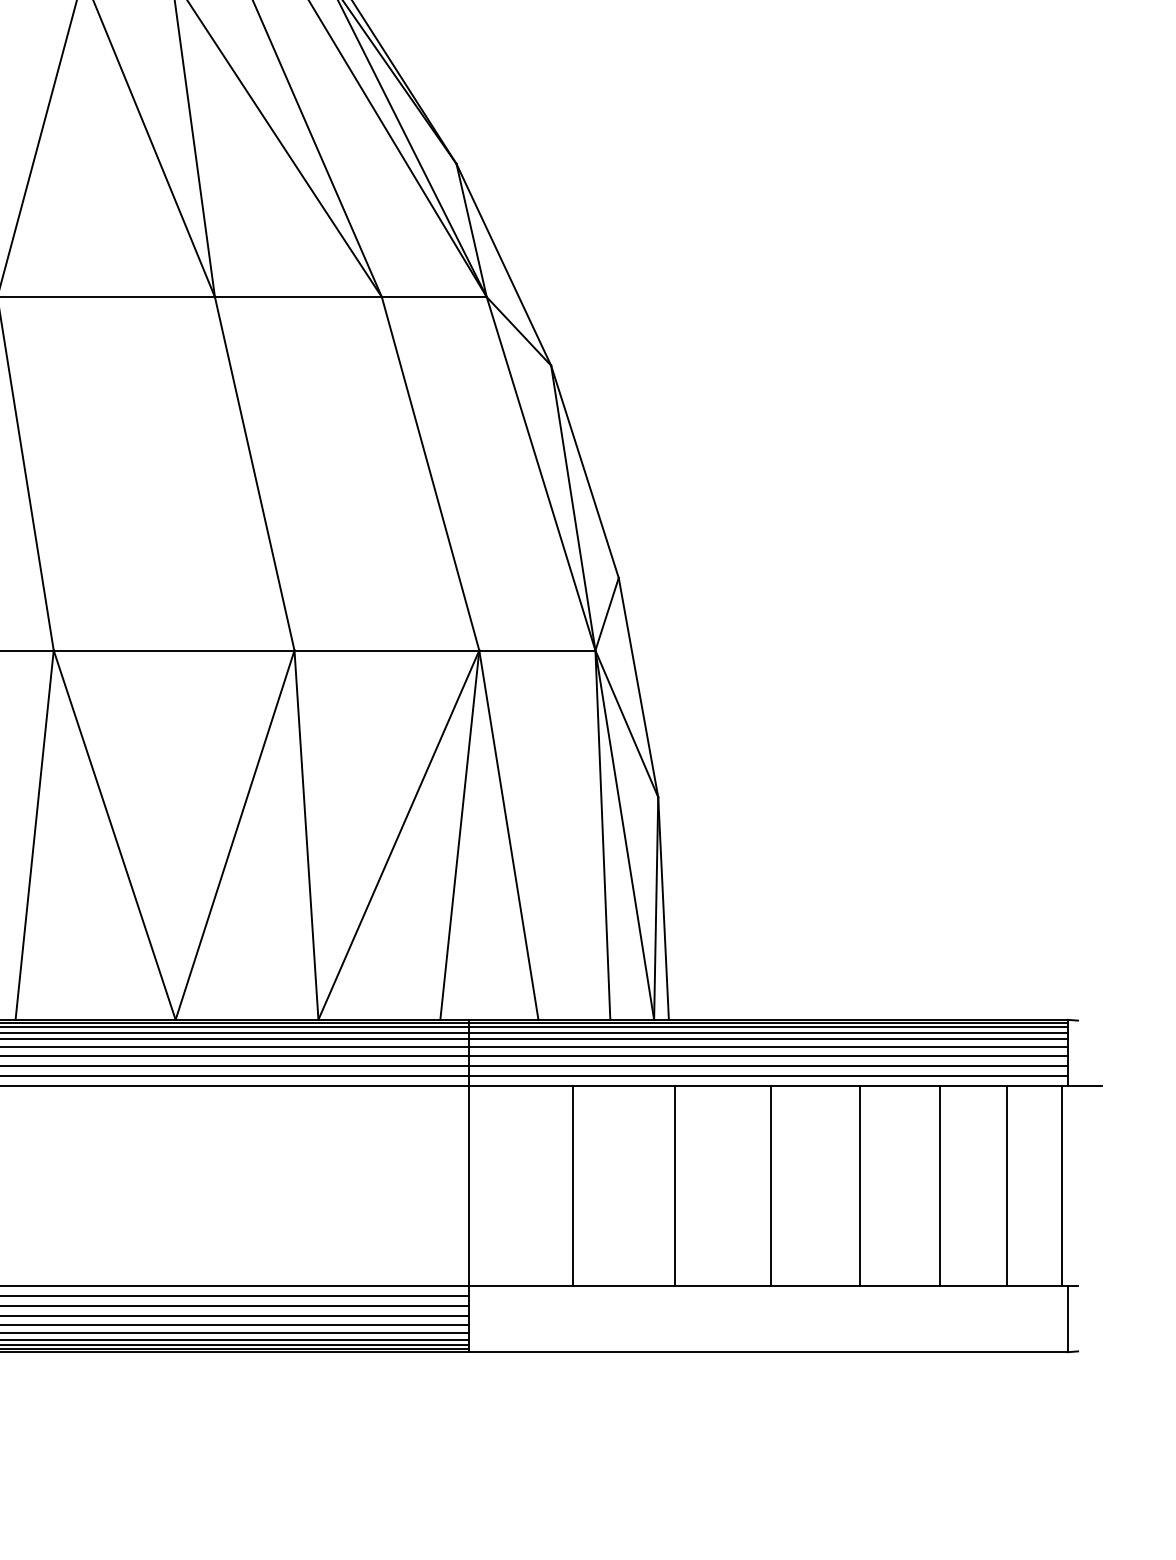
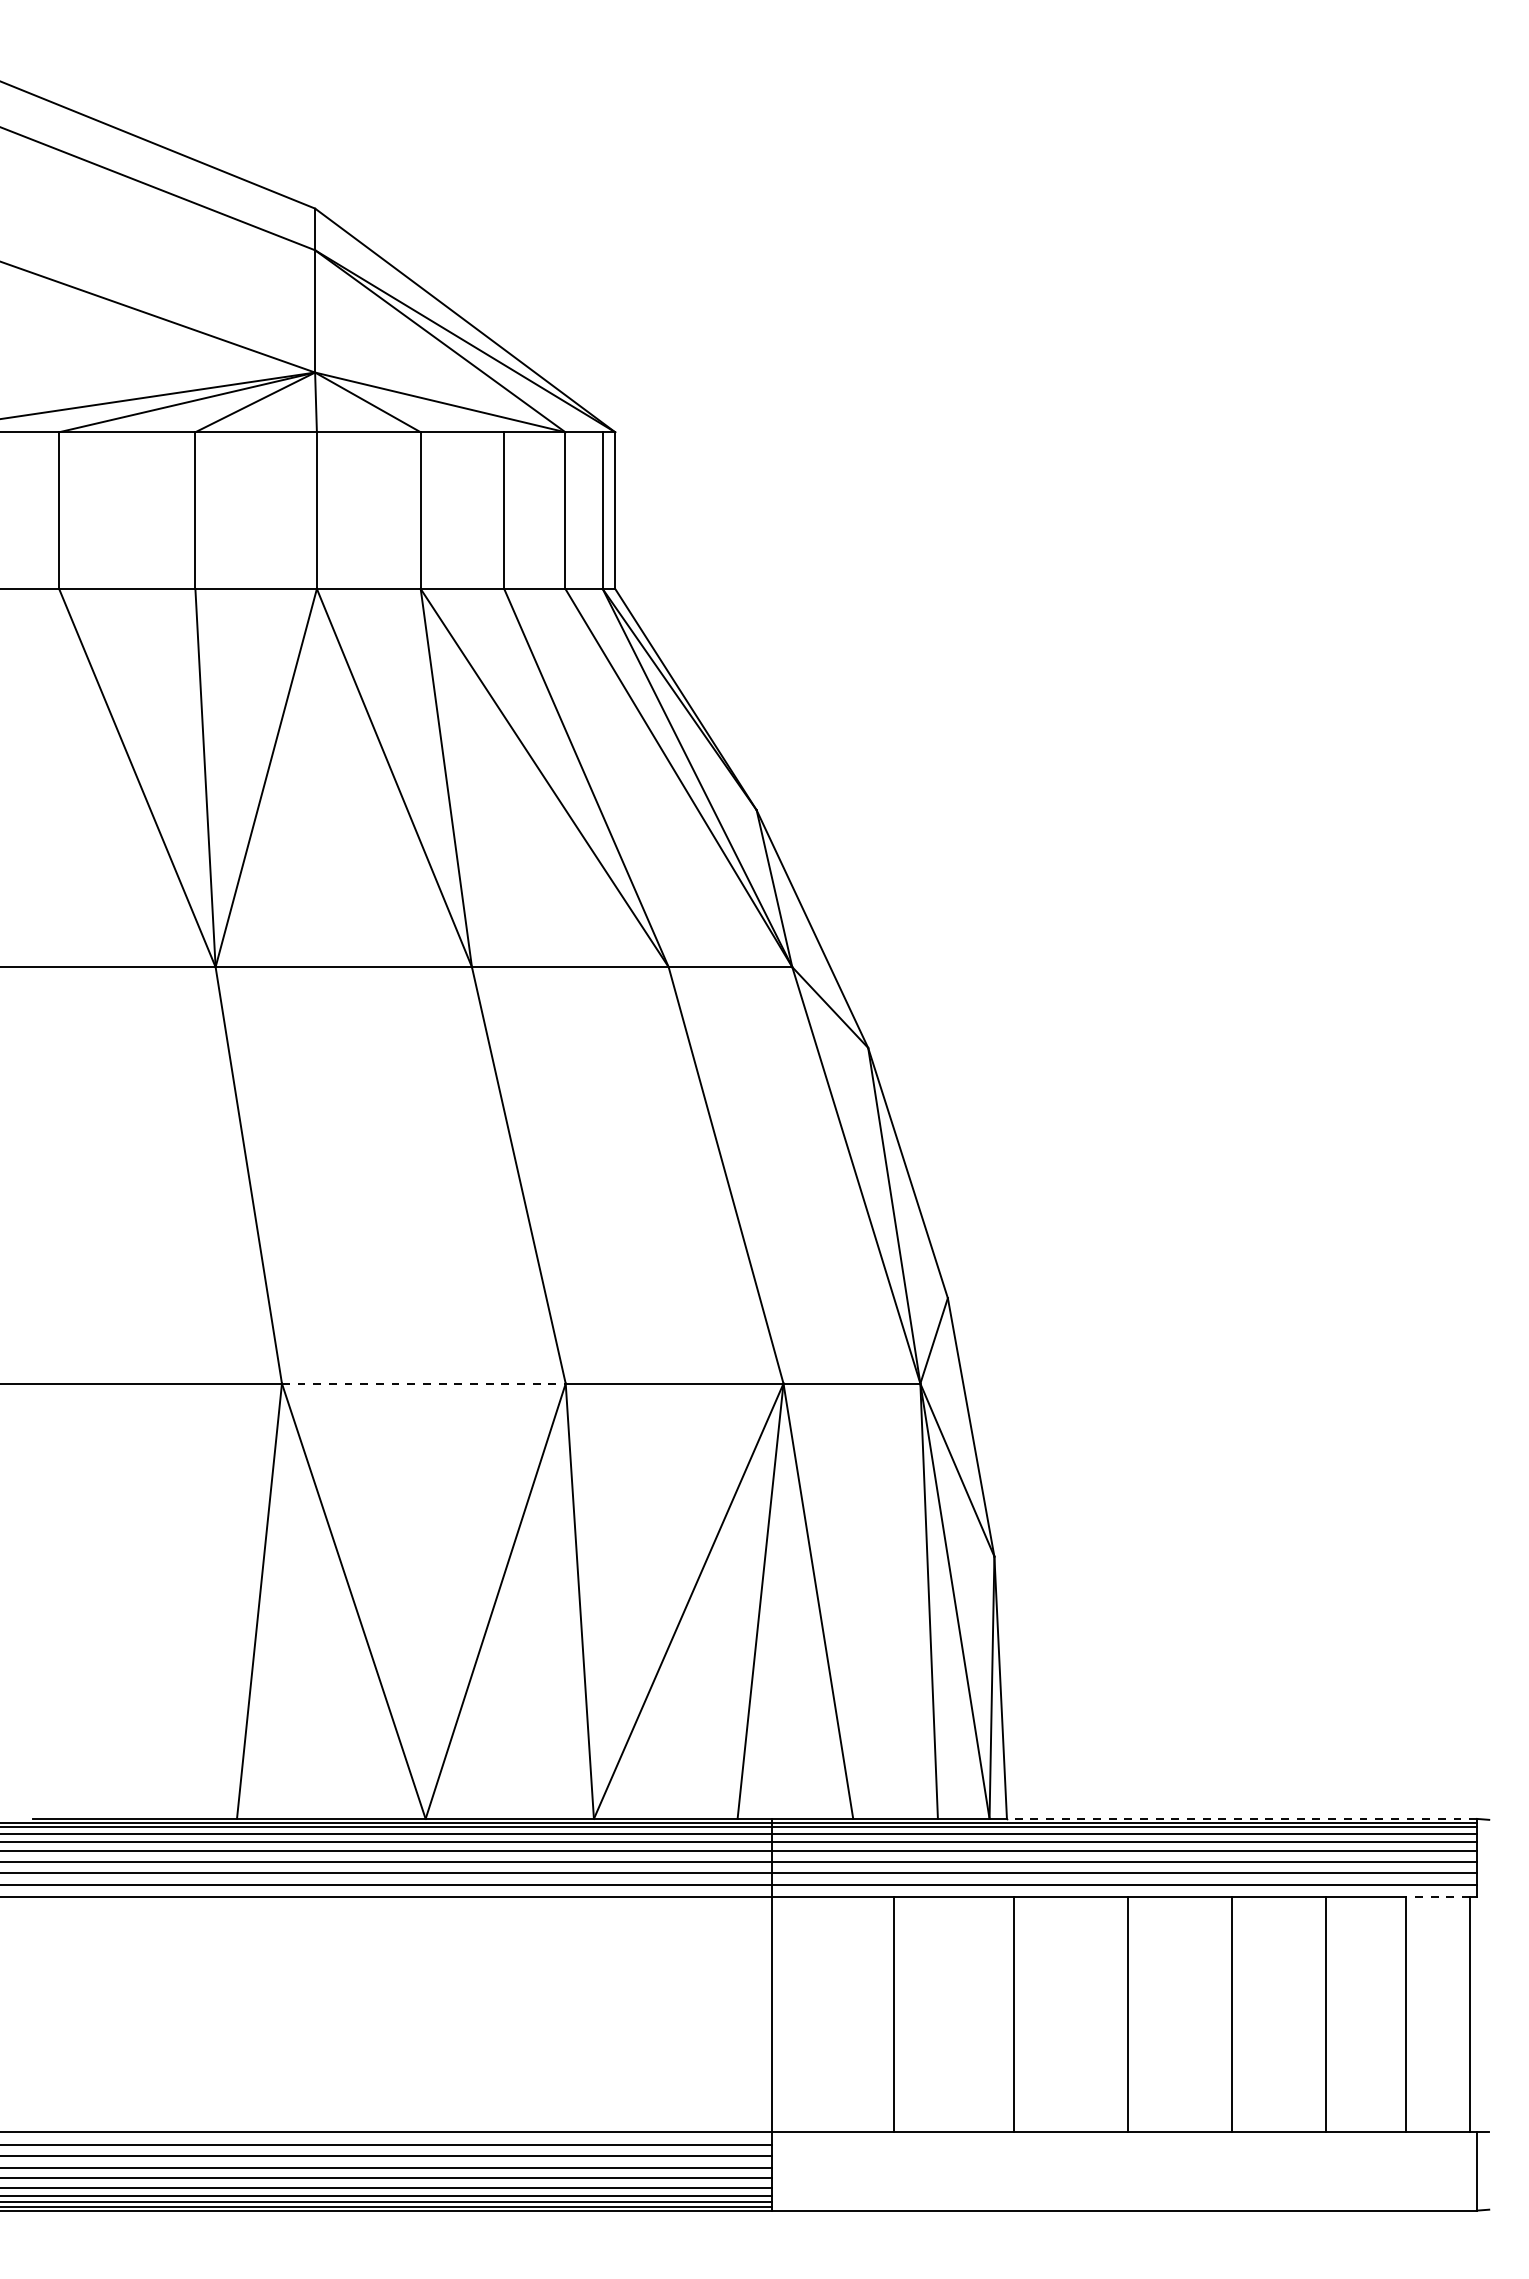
line: (173, 650) -> (423, 1383), solid -> dashed
line: (867, 1019) -> (1241, 1818), solid -> dashed
line: (1034, 1086) -> (1437, 1897), solid -> dashed
line: (1085, 1086) -> (1497, 1897), removed

